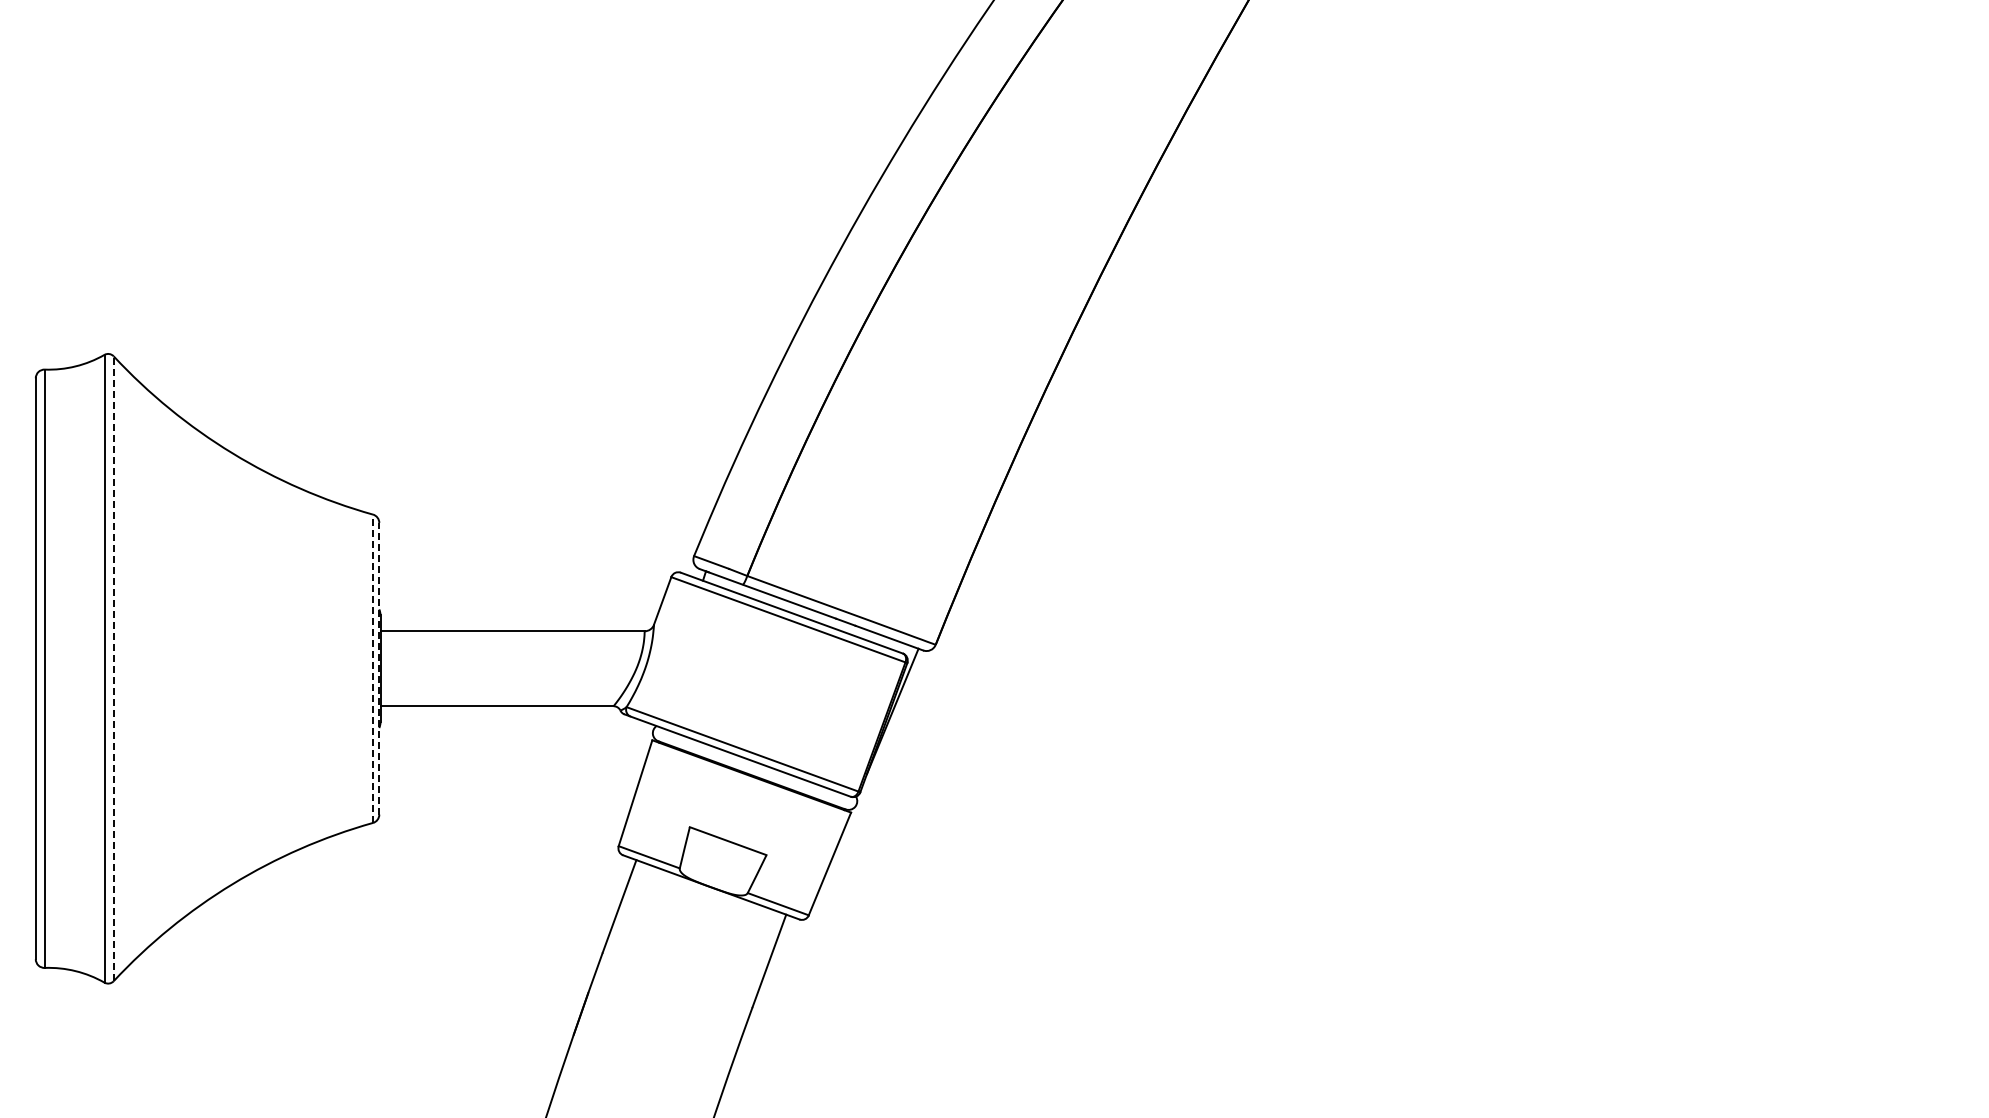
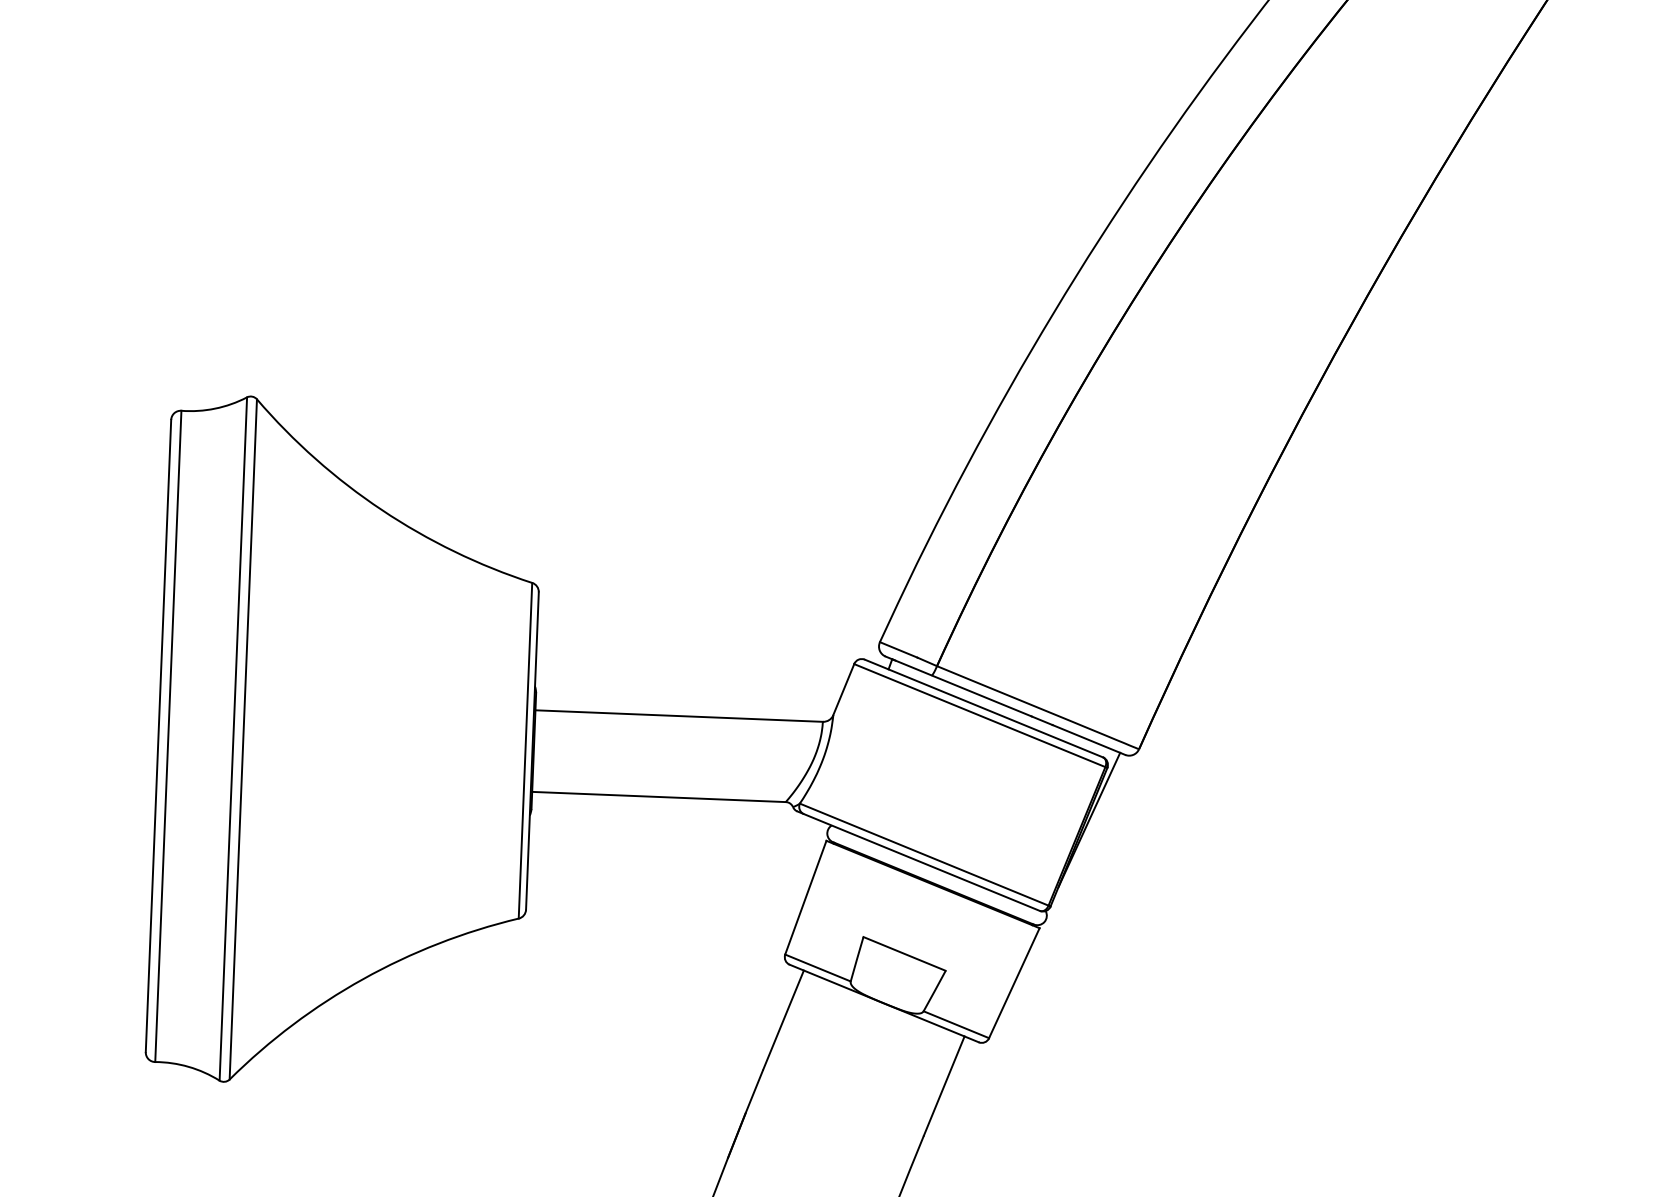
line: (113, 668) -> (243, 739), dashed -> solid
line: (372, 668) -> (525, 750), dashed -> solid
line: (379, 668) -> (532, 750), dashed -> solid

